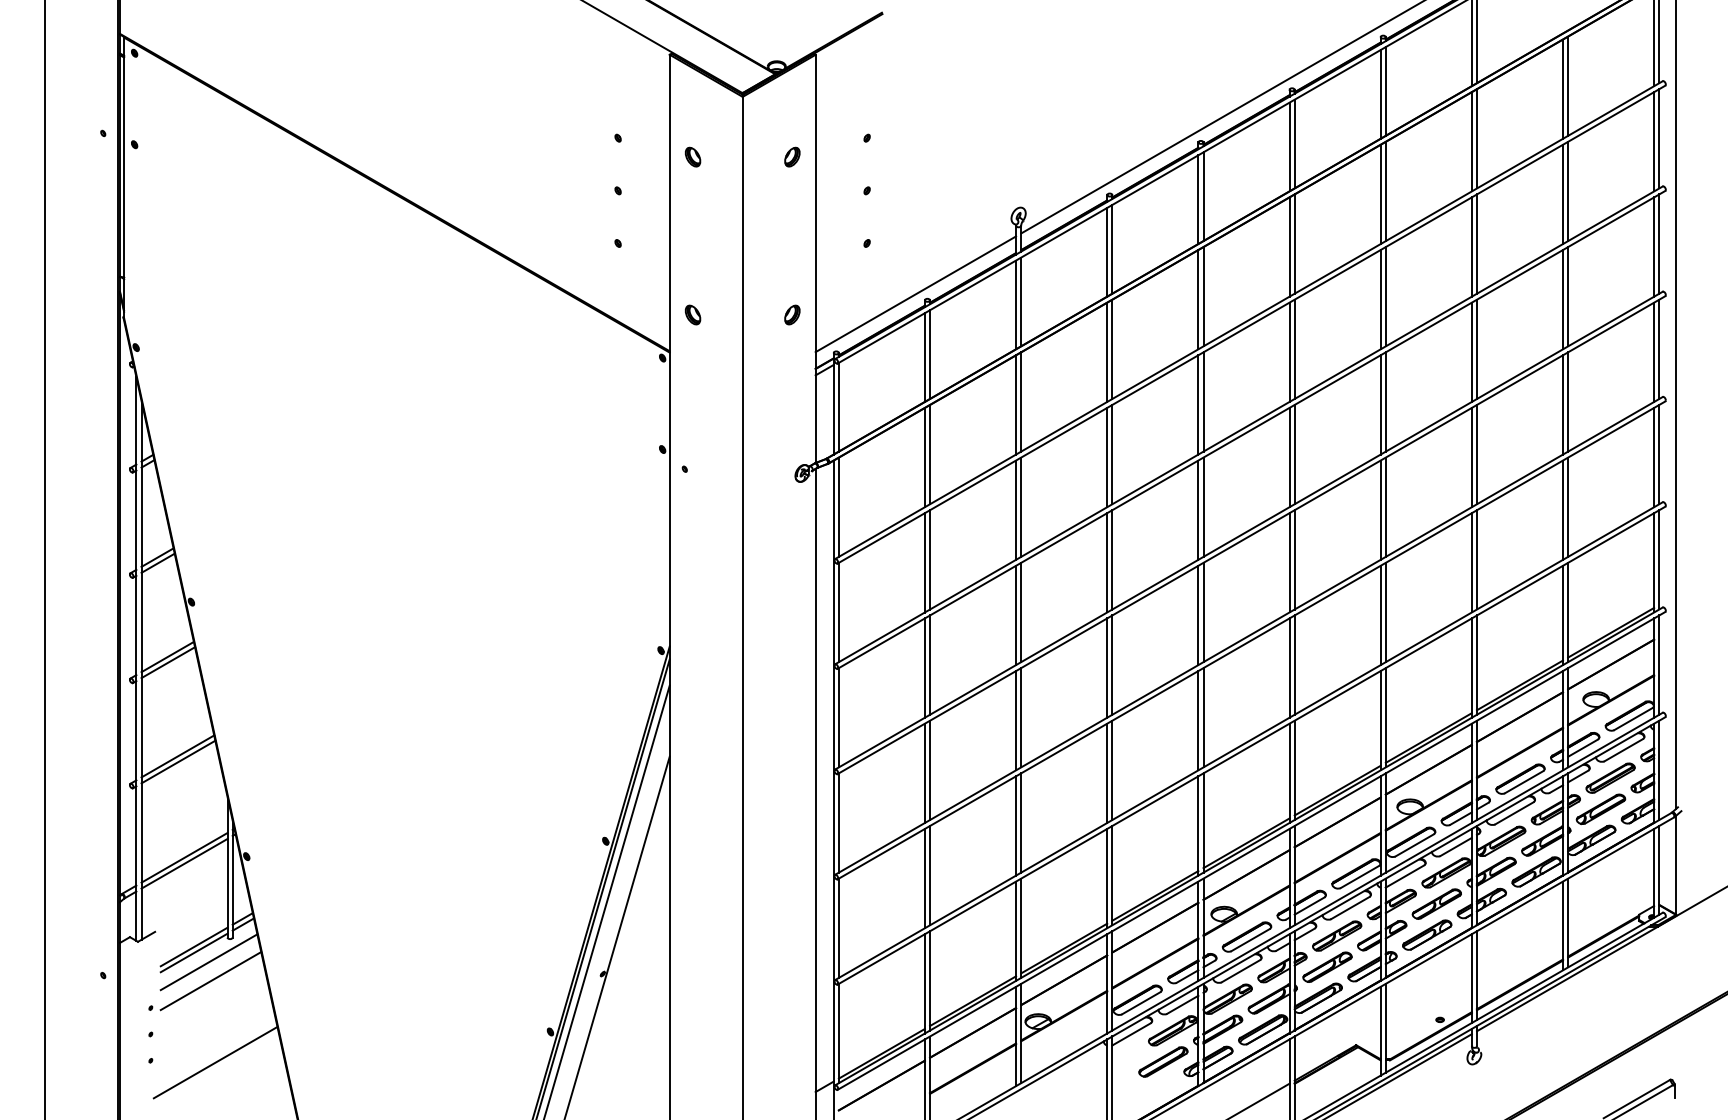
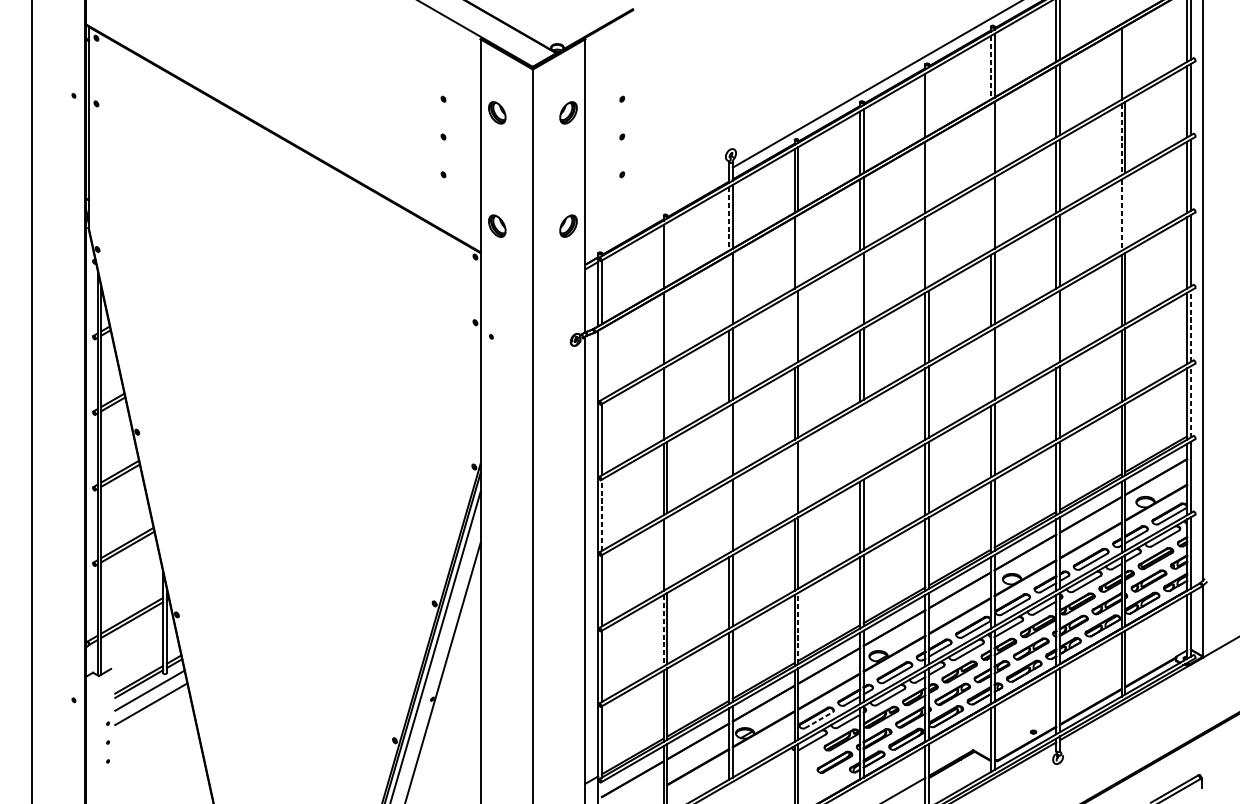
line: (1568, 85) -> (1125, 61), removed
line: (1380, 94) -> (990, 67), solid -> dashed
line: (1294, 143) -> (929, 103), removed
part: (692, 156) -> (496, 112), size x1.6
part: (792, 156) -> (568, 112), size x1.6
line: (1380, 194) -> (990, 139), removed
line: (1562, 194) -> (1121, 139), solid -> dashed
line: (1294, 243) -> (929, 174), removed
line: (915, 294) -> (656, 211), removed
line: (1568, 296) -> (1125, 212), removed
line: (1380, 299) -> (990, 215), removed
line: (1562, 299) -> (1121, 215), solid -> dashed
line: (1016, 305) -> (729, 219), solid -> dashed
part: (692, 314) -> (496, 225), size x1.6
part: (792, 314) -> (568, 225), size x1.6
line: (1112, 349) -> (798, 250), removed
line: (1294, 349) -> (929, 250), removed
line: (930, 354) -> (667, 254), removed
line: (1016, 404) -> (729, 290), removed
line: (1198, 404) -> (860, 290), removed
line: (930, 454) -> (667, 326), removed
line: (1659, 454) -> (1191, 326), solid -> dashed
line: (1107, 457) -> (794, 328), removed
line: (1471, 457) -> (1056, 328), removed
line: (838, 506) -> (601, 363), removed
line: (1380, 509) -> (990, 365), removed
line: (930, 559) -> (667, 401), removed
line: (1659, 559) -> (1191, 401), solid -> dashed
line: (1203, 612) -> (863, 439), removed
line: (1016, 615) -> (729, 441), removed
line: (1198, 615) -> (860, 441), removed
line: (1107, 667) -> (794, 479), removed
line: (838, 717) -> (601, 515), solid -> dashed
line: (1016, 720) -> (729, 517), removed
line: (930, 770) -> (667, 553), removed
line: (1112, 875) -> (798, 628), solid -> dashed
line: (924, 878) -> (663, 630), solid -> dashed
line: (1141, 1003) -> (819, 720), solid -> dashed
line: (215, 1062) -> (154, 762), removed

